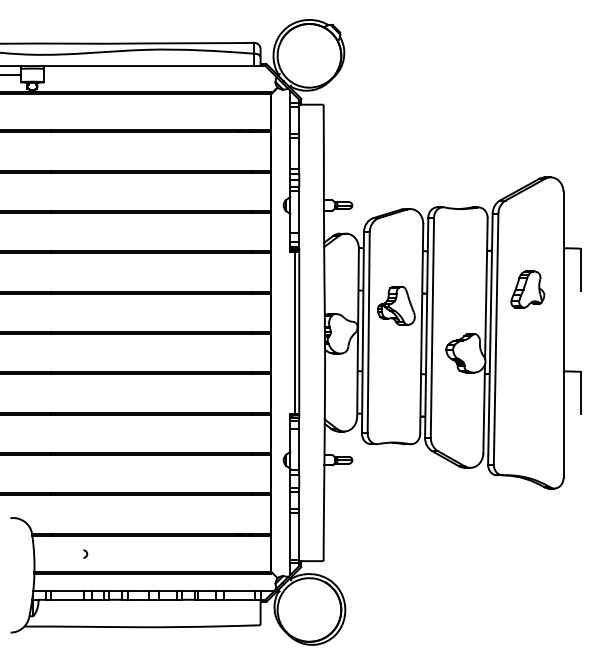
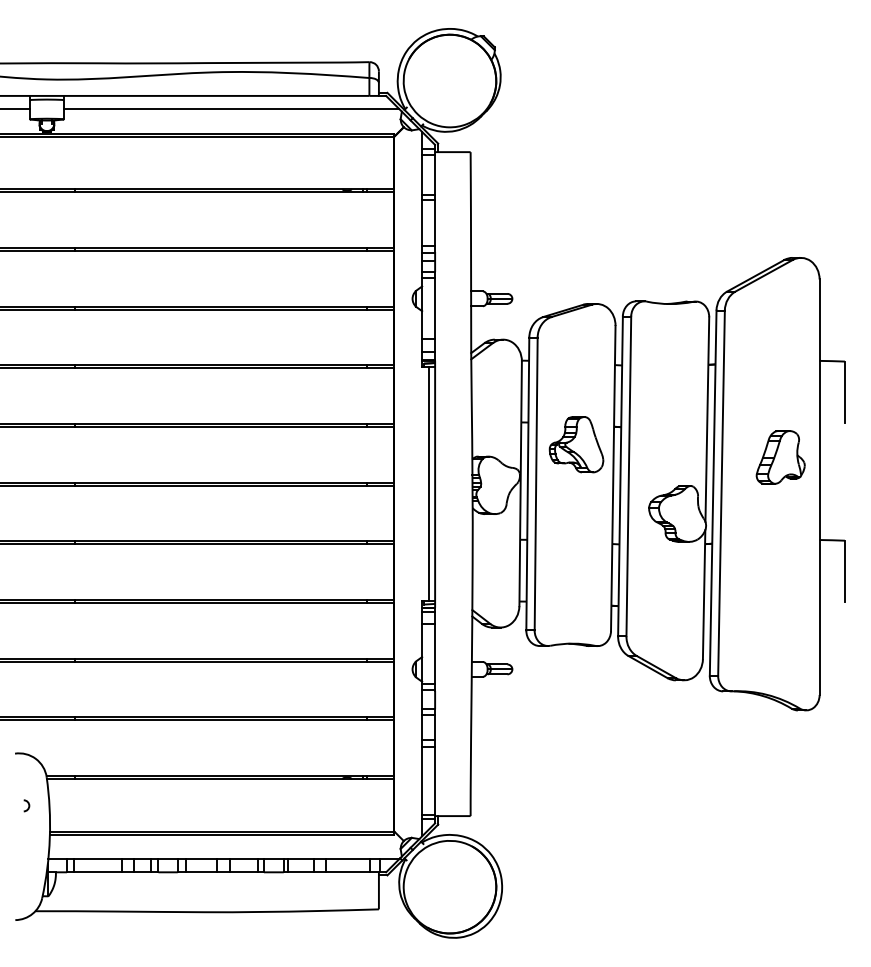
line: (159, 74) -> (231, 108), added
part: (527, 289) -> (780, 457), moved
arc: (85, 552) -> (26, 803), moved

